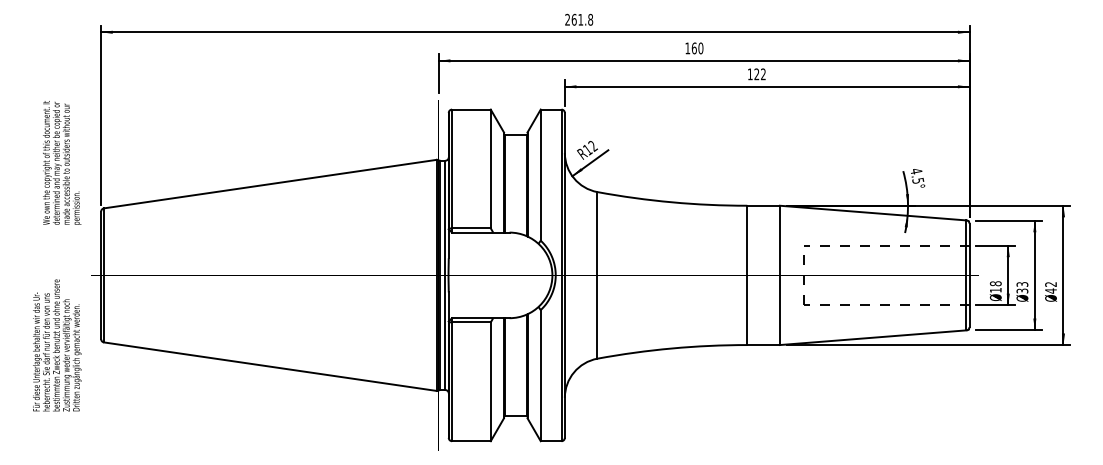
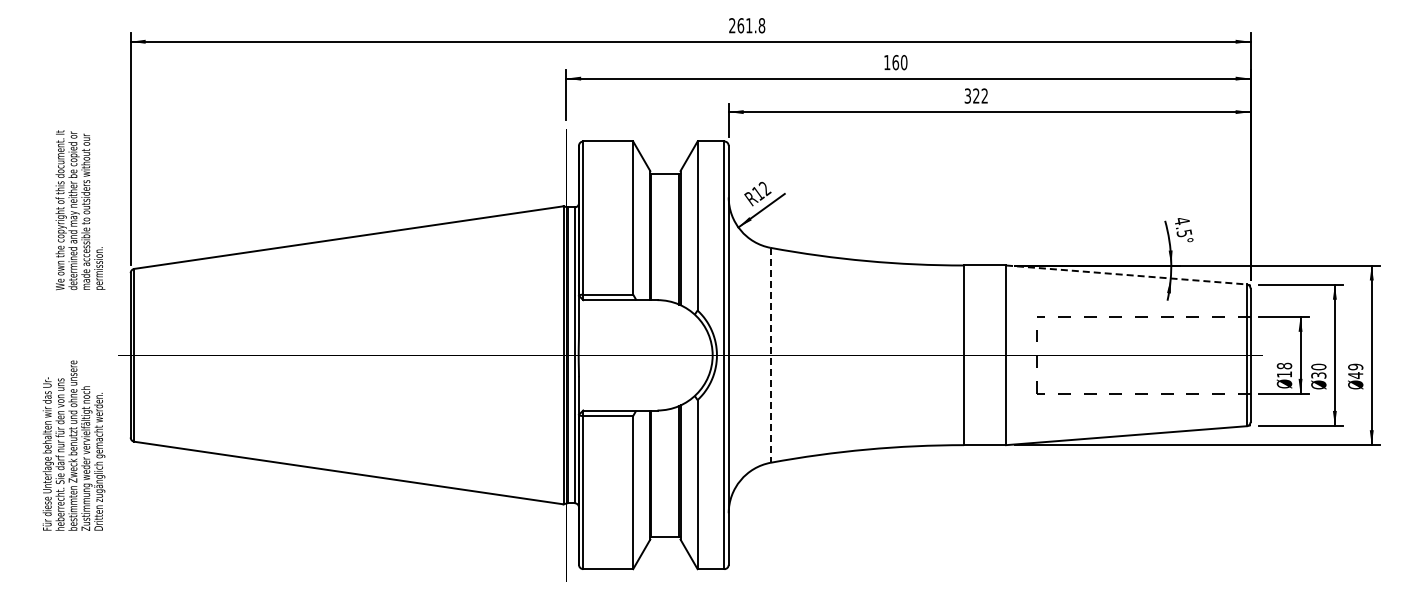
text: (750, 73) -> (967, 95), 122 -> 322
line: (873, 212) -> (1126, 274), solid -> dashed
line: (597, 275) -> (770, 355), solid -> dashed
text: (1022, 284) -> (1318, 366), 33 -> 30
text: (1050, 284) -> (1355, 366), 42 -> 49

